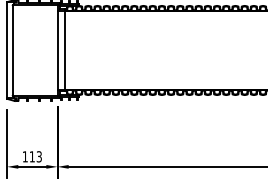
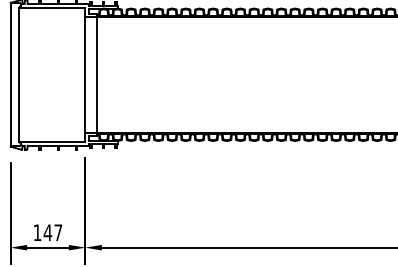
text: (35, 156) -> (52, 232), 113 -> 147

